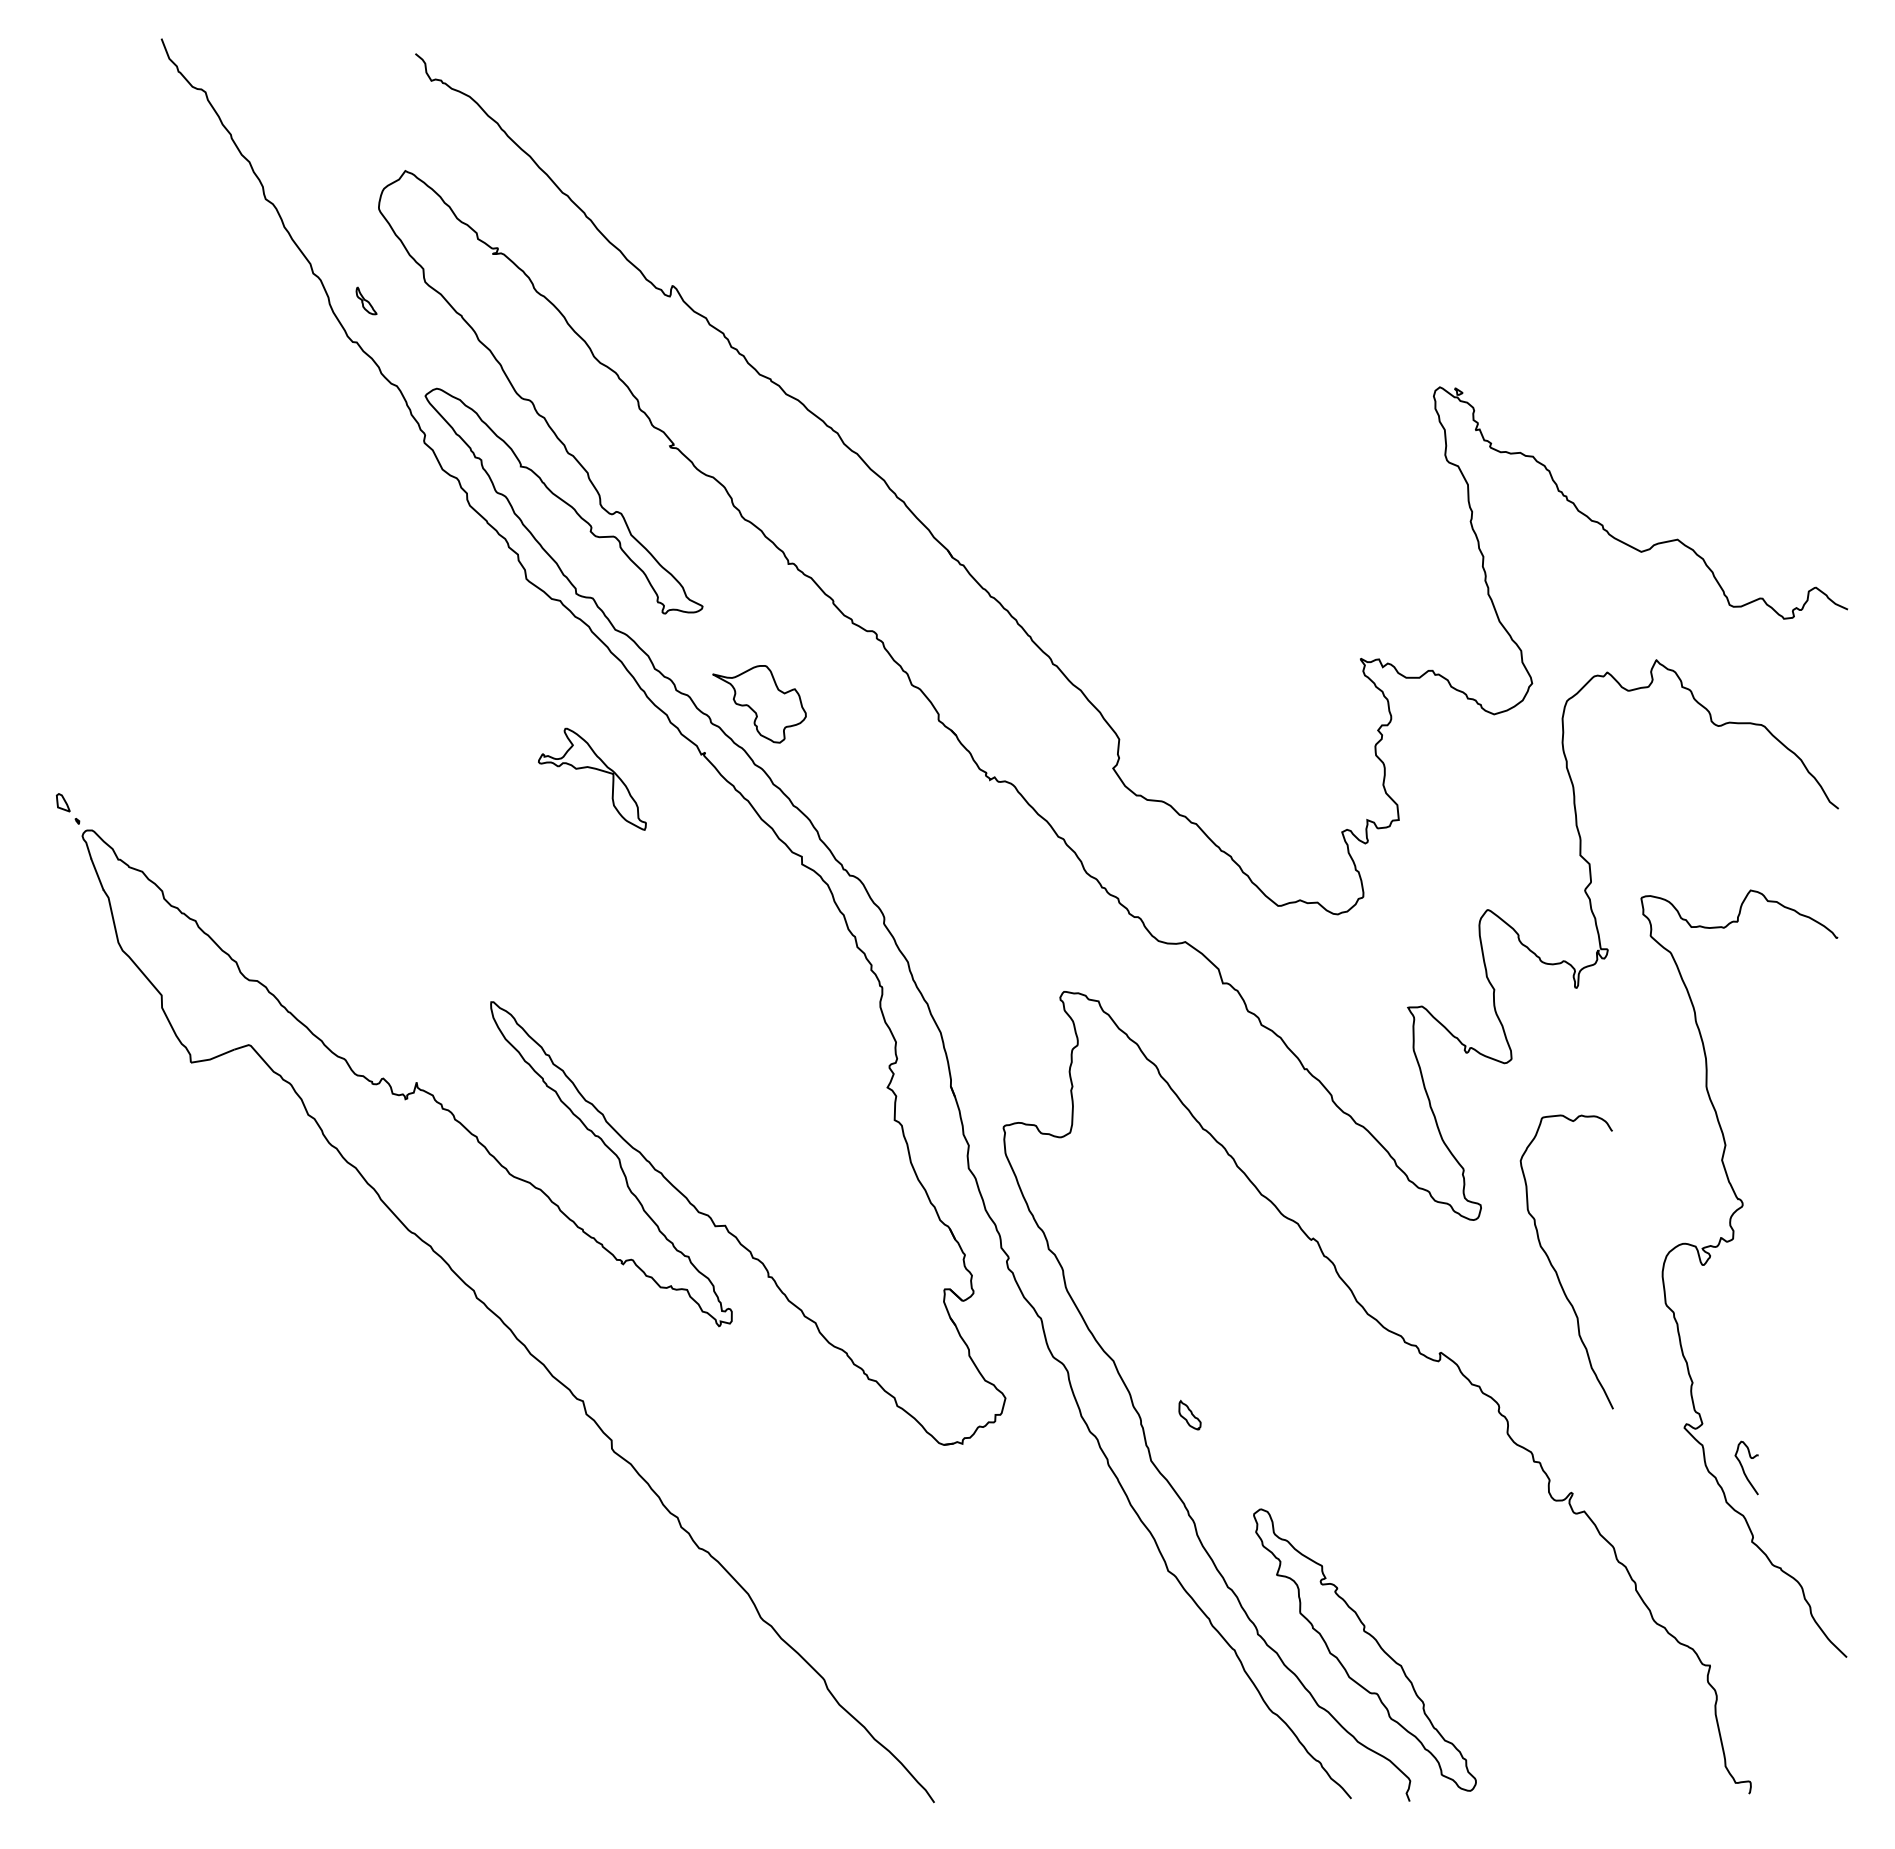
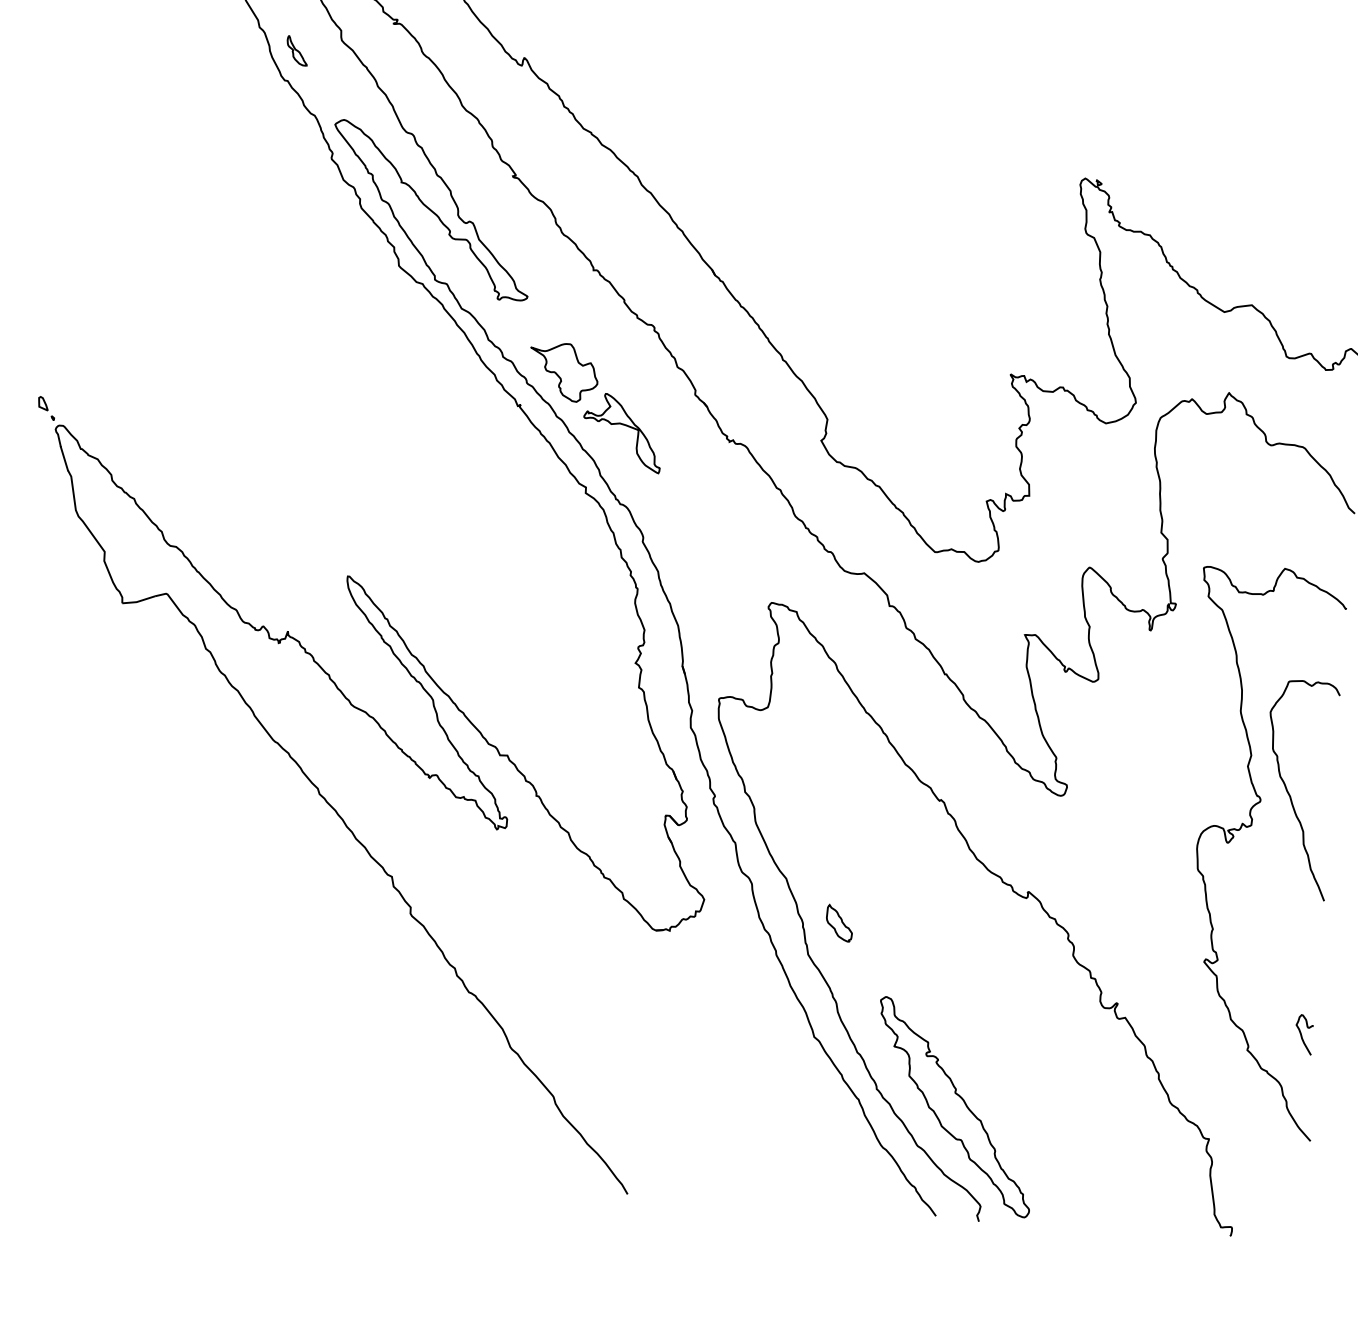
part: (366, 300) -> (297, 50), size x1.43
part: (593, 769) -> (624, 425), moved
curve: (1554, 1267) -> (1289, 792), moved
part: (1189, 1414) -> (839, 922), size x1.67
curve: (1743, 1467) -> (1301, 1034), moved

